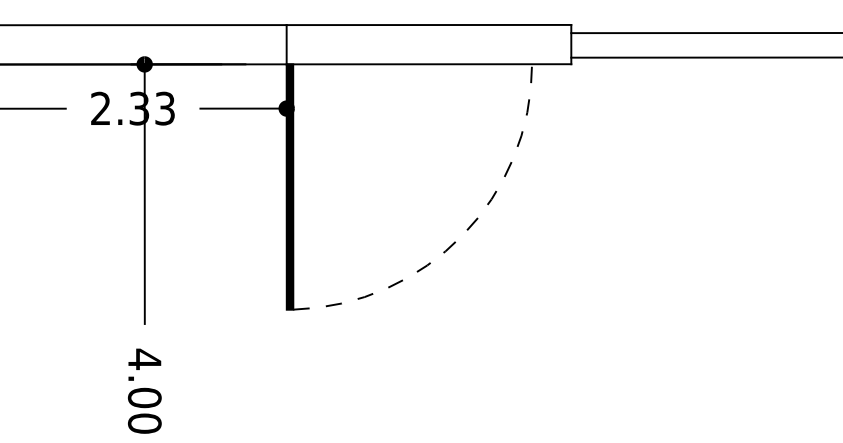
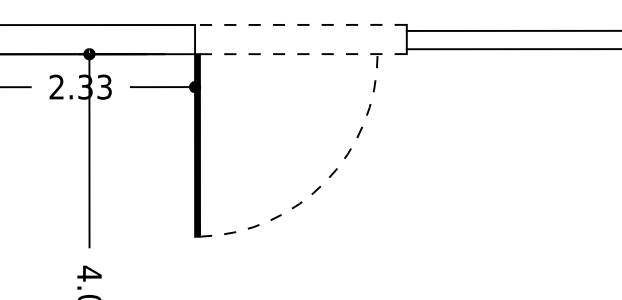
line: (428, 25) -> (300, 25), solid -> dashed
line: (428, 64) -> (300, 54), solid -> dashed

